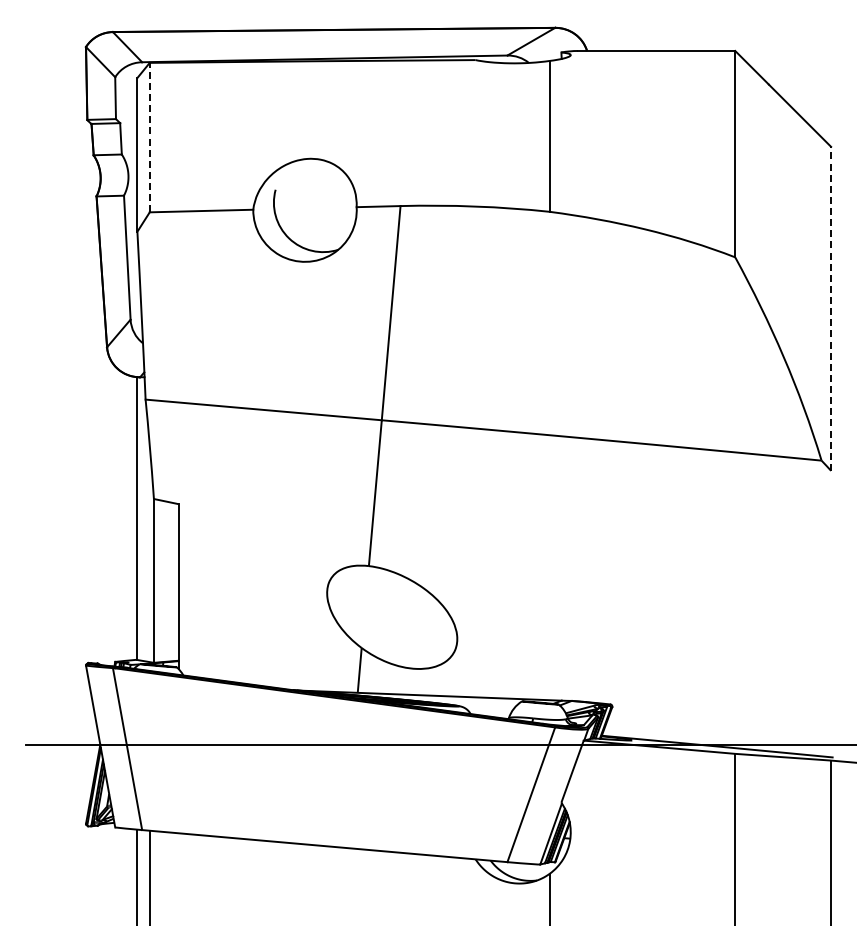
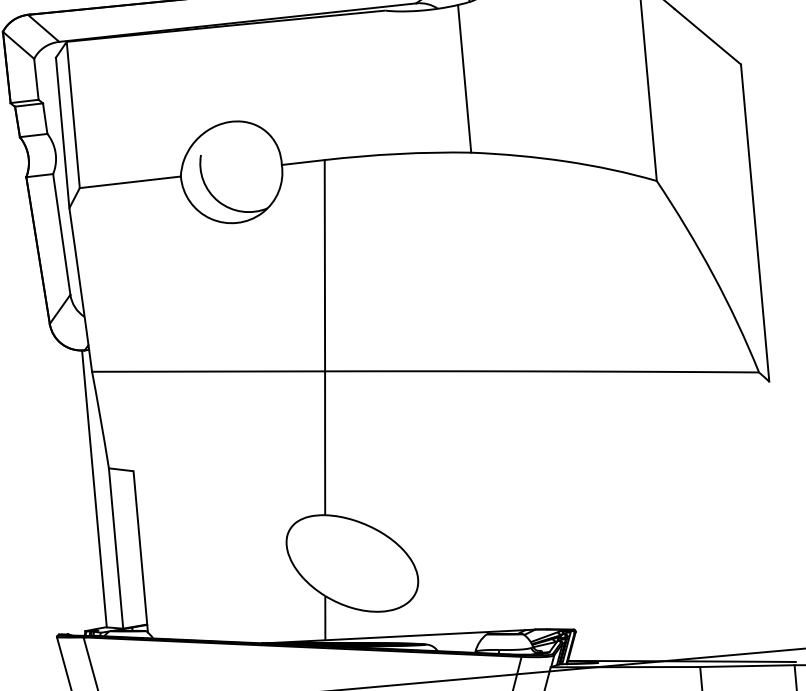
line: (149, 137) -> (72, 114), dashed -> solid
line: (831, 308) -> (755, 222), dashed -> solid

